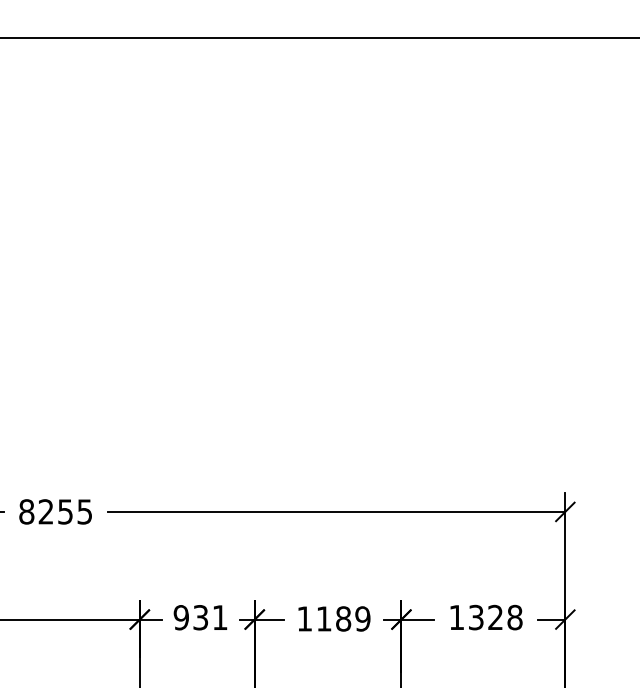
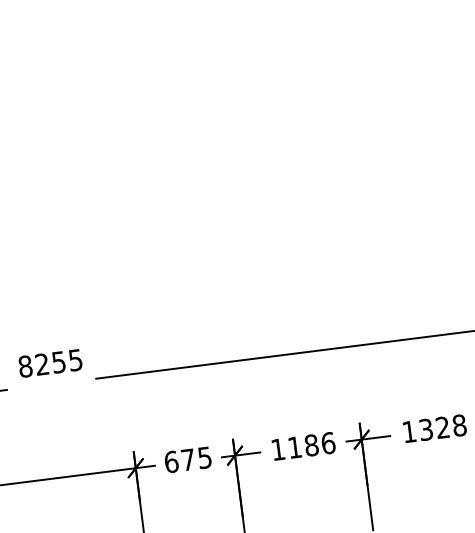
text: (55, 511) -> (50, 363), moved
text: (200, 617) -> (187, 459), 931 -> 675
text: (362, 618) -> (327, 442), 1189 -> 1186

